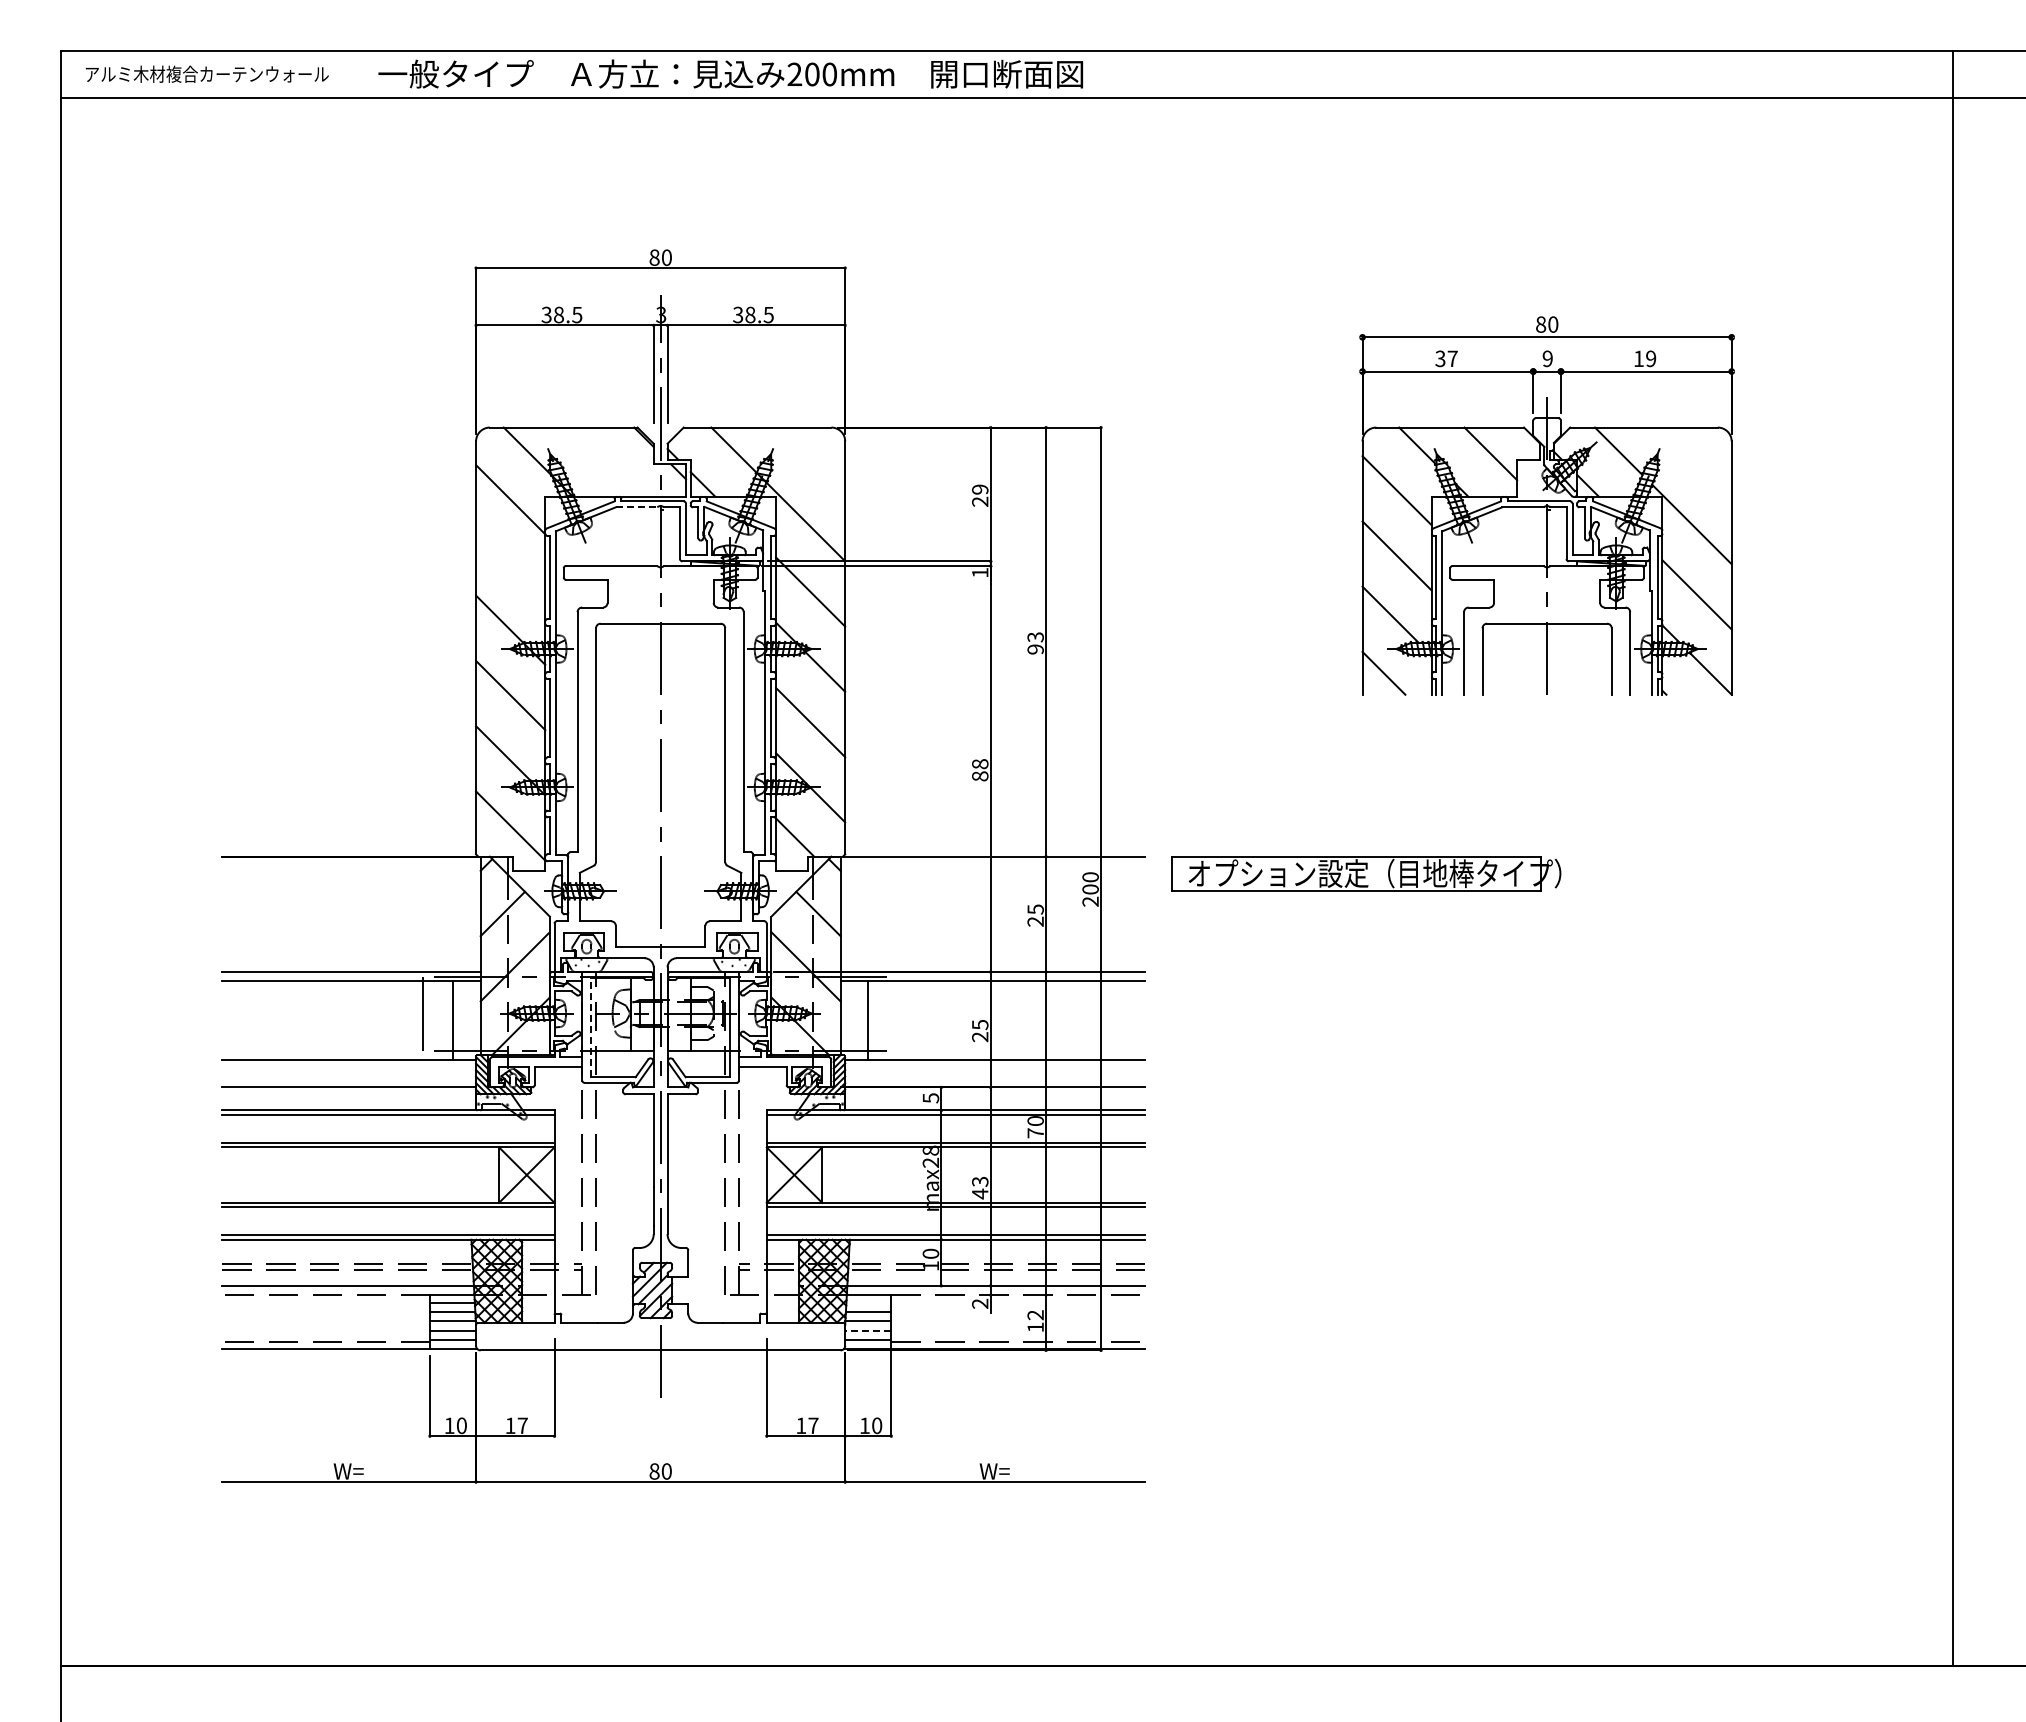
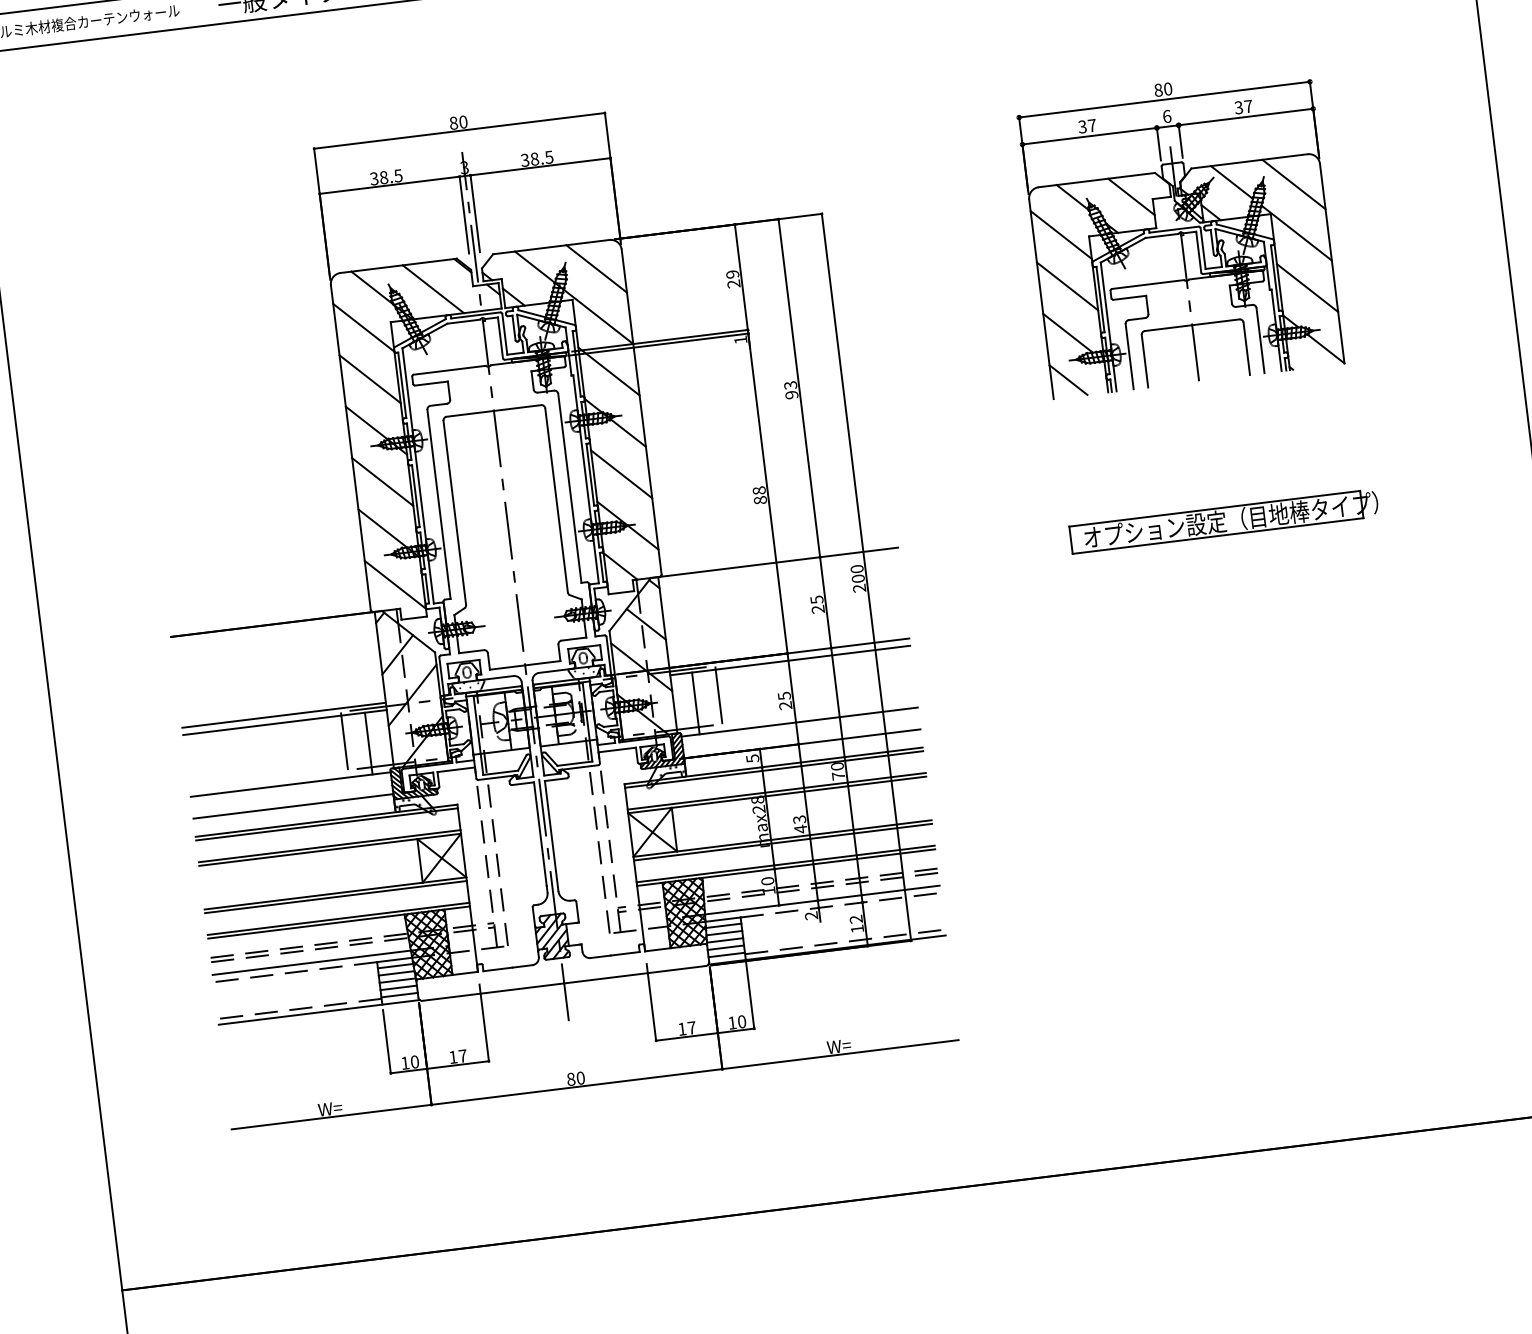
text: (1547, 358) -> (1166, 116), 9 -> 6
text: (1644, 358) -> (1243, 106), 19 -> 37
line: (603, 461) -> (433, 288), added
line: (810, 461) -> (596, 268), added
line: (1695, 463) -> (1293, 184), added
line: (636, 507) -> (463, 321), dashed -> solid
line: (510, 564) -> (369, 378), added
part: (1366, 873) -> (1224, 521), moved
line: (898, 1013) -> (719, 695), added
line: (591, 1027) -> (478, 735), dashed -> solid
line: (868, 1302) -> (723, 925), added
line: (867, 1330) -> (725, 947), dashed -> solid

